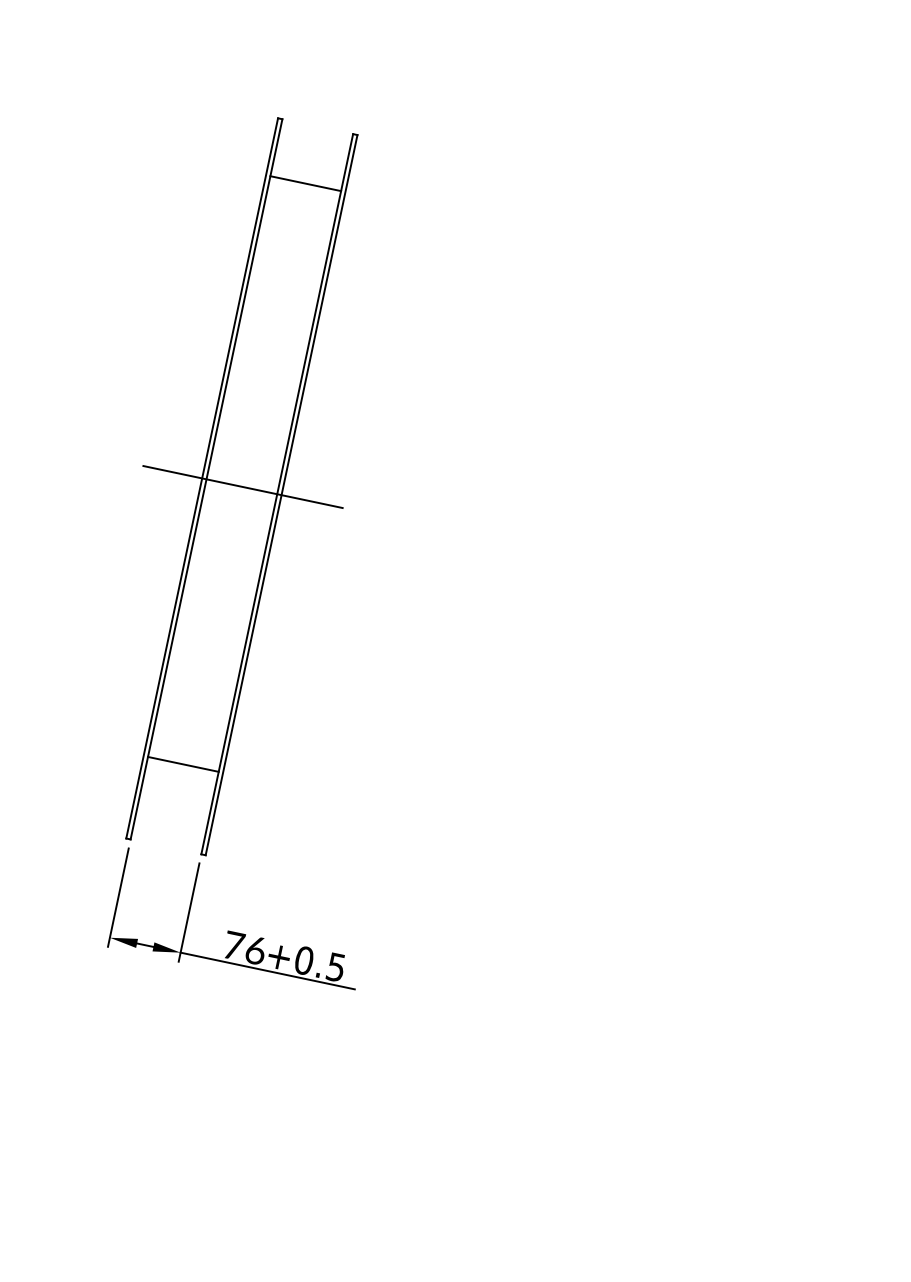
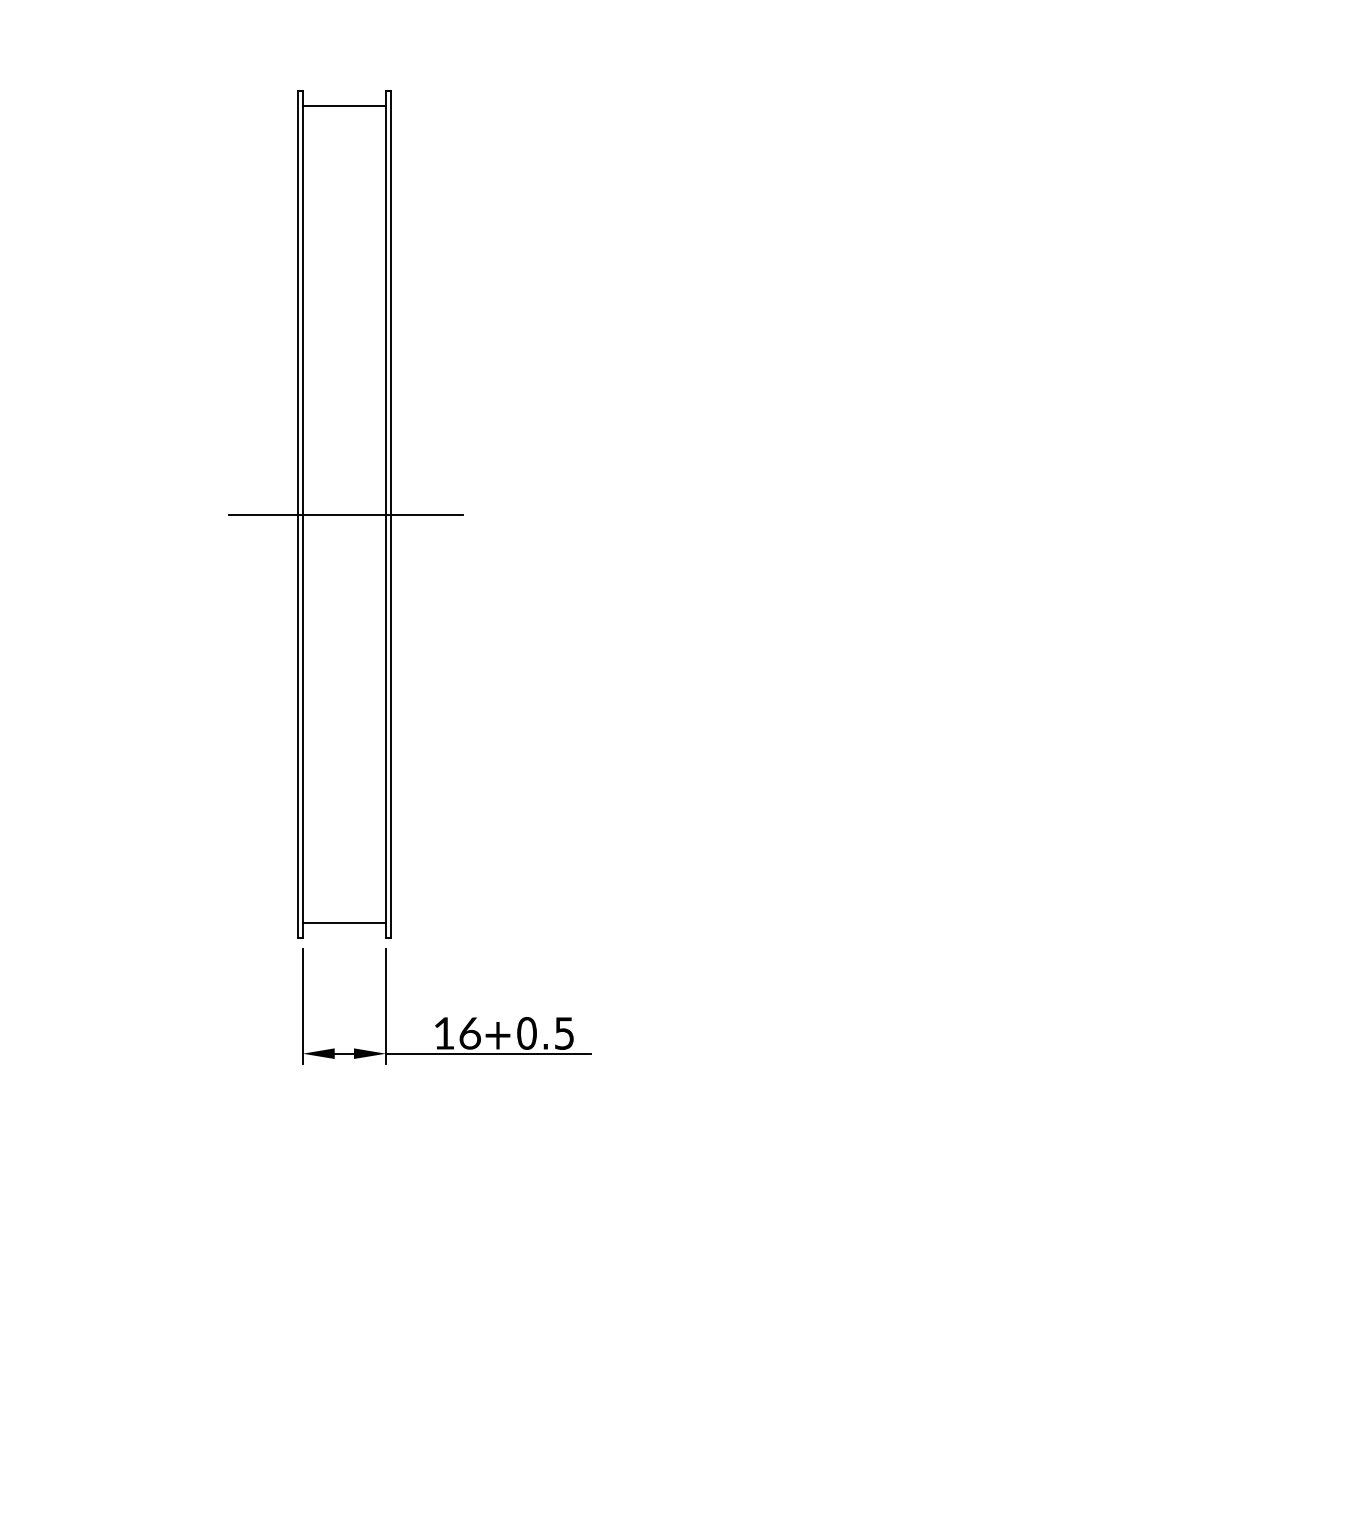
line: (304, 183) -> (343, 106), moved
line: (182, 764) -> (343, 923), moved
text: (234, 945) -> (444, 1033), 76 -> 16

